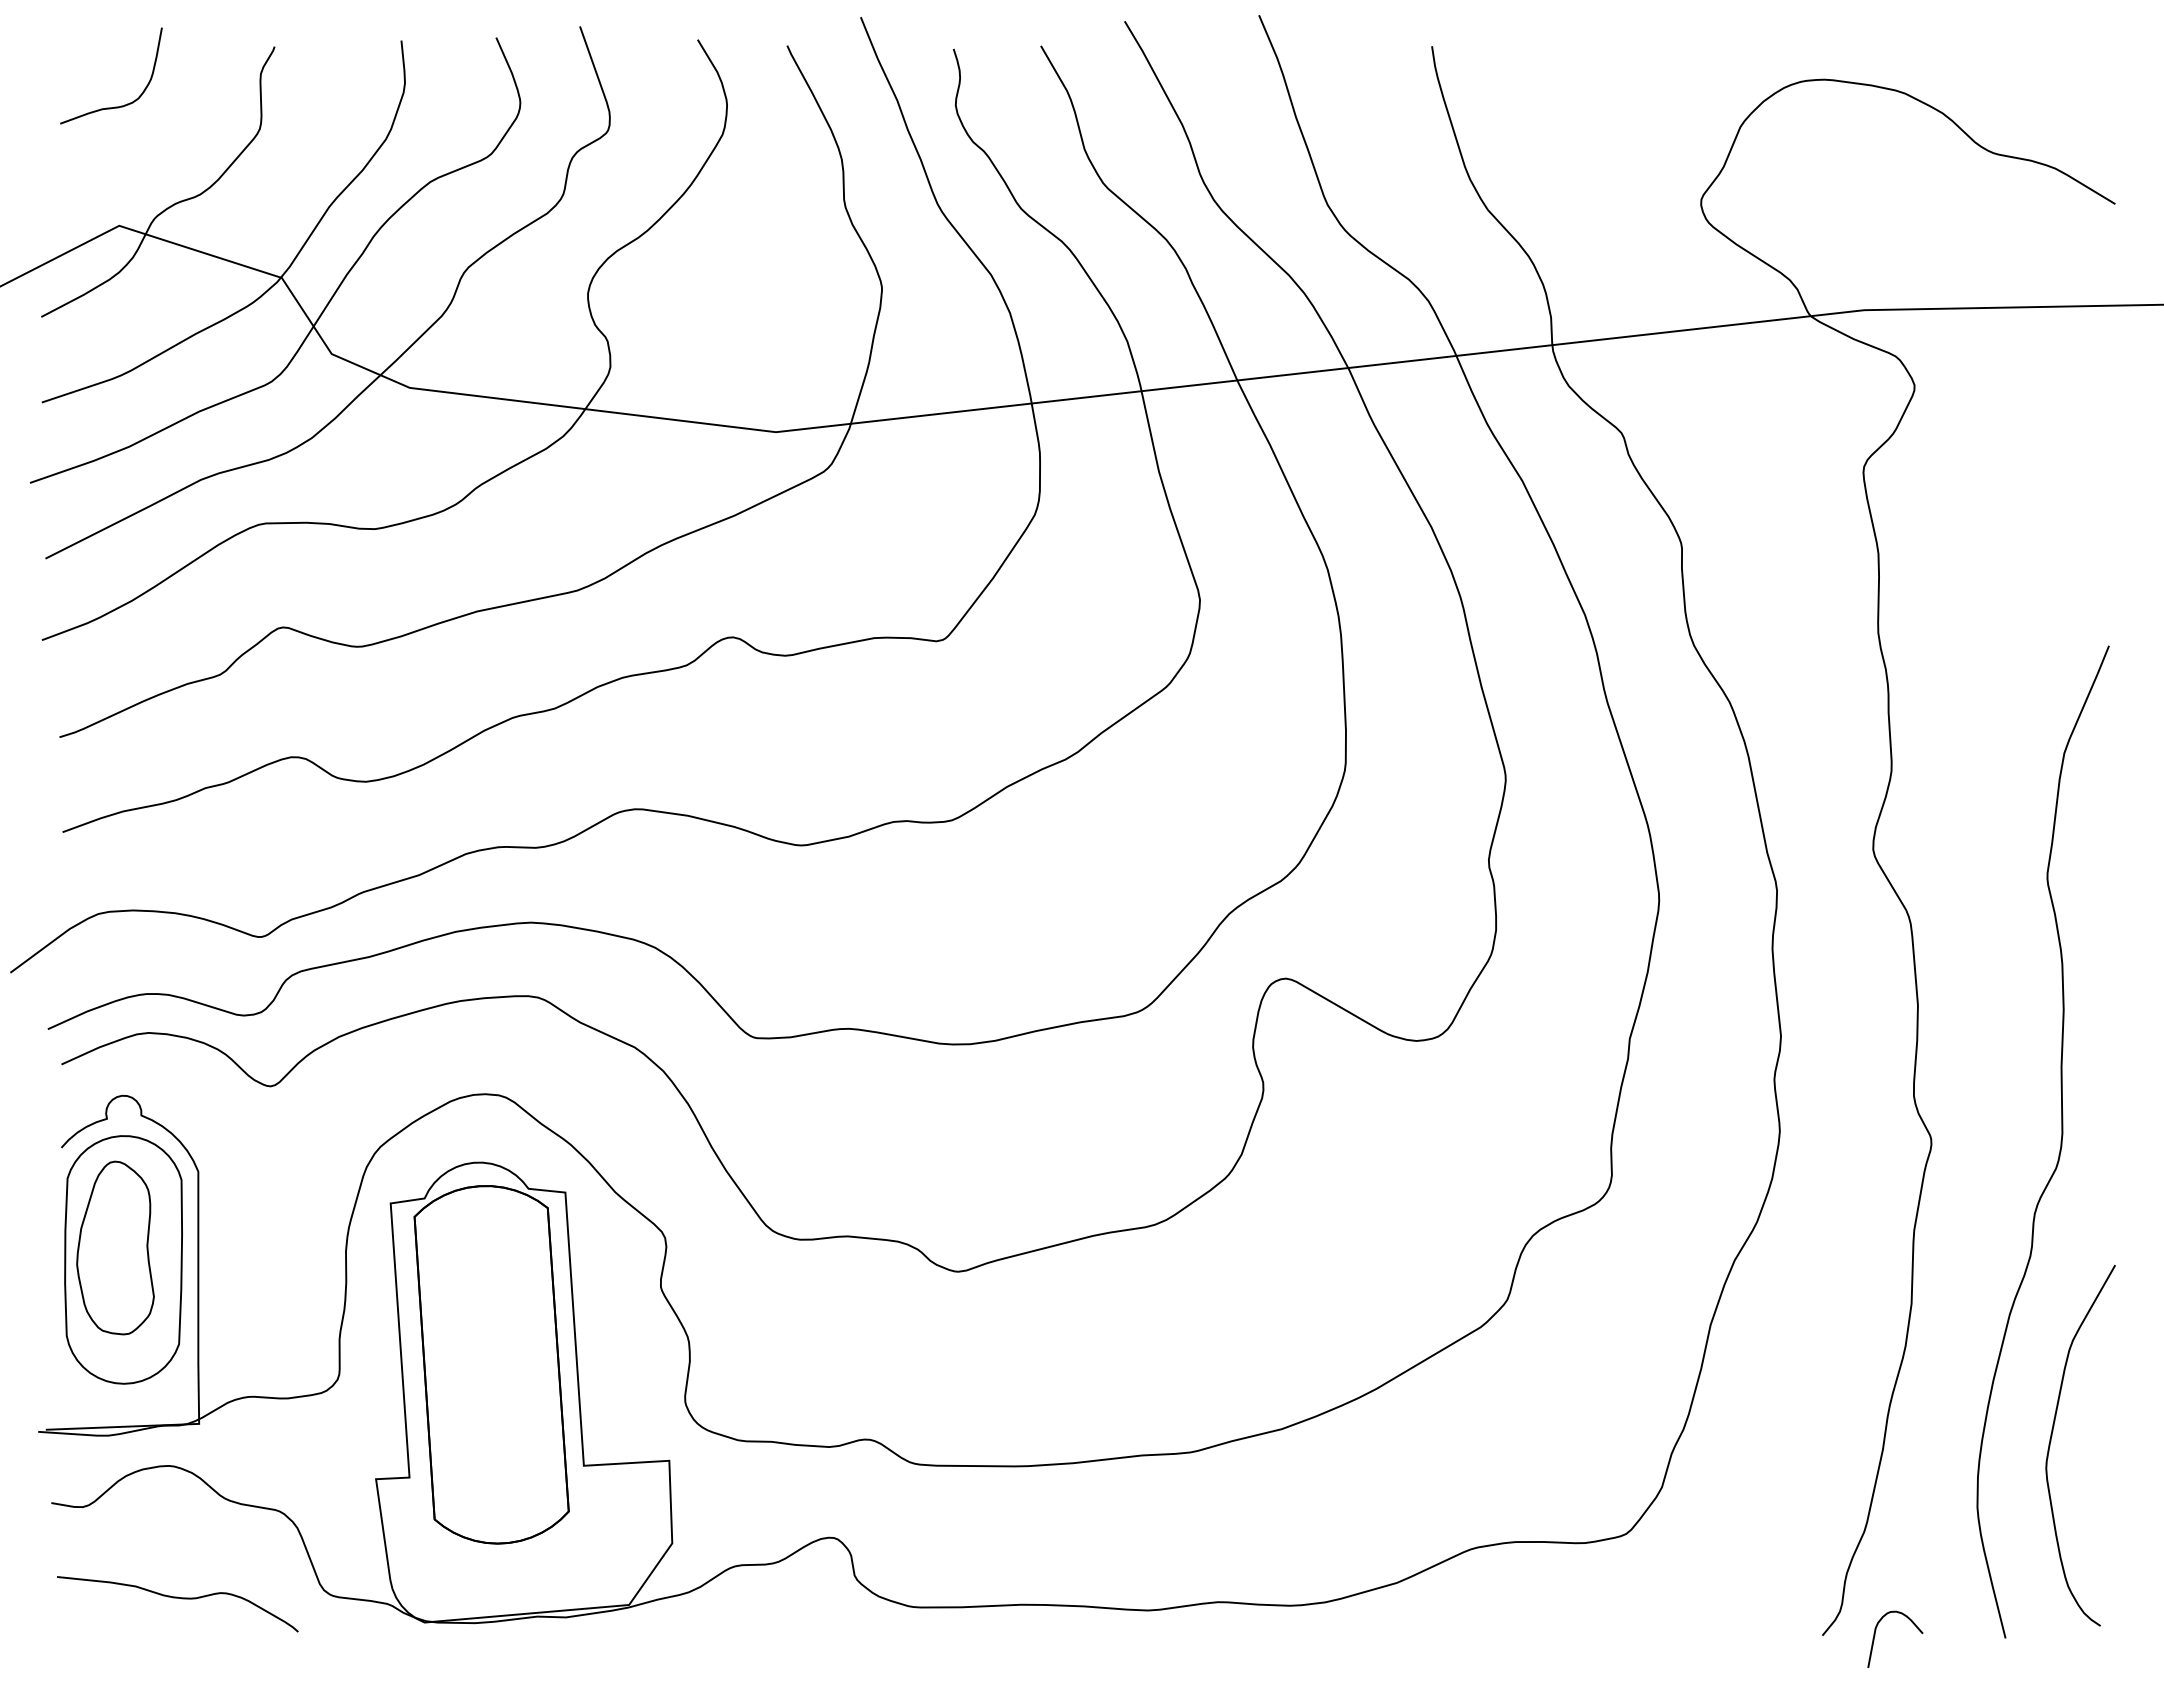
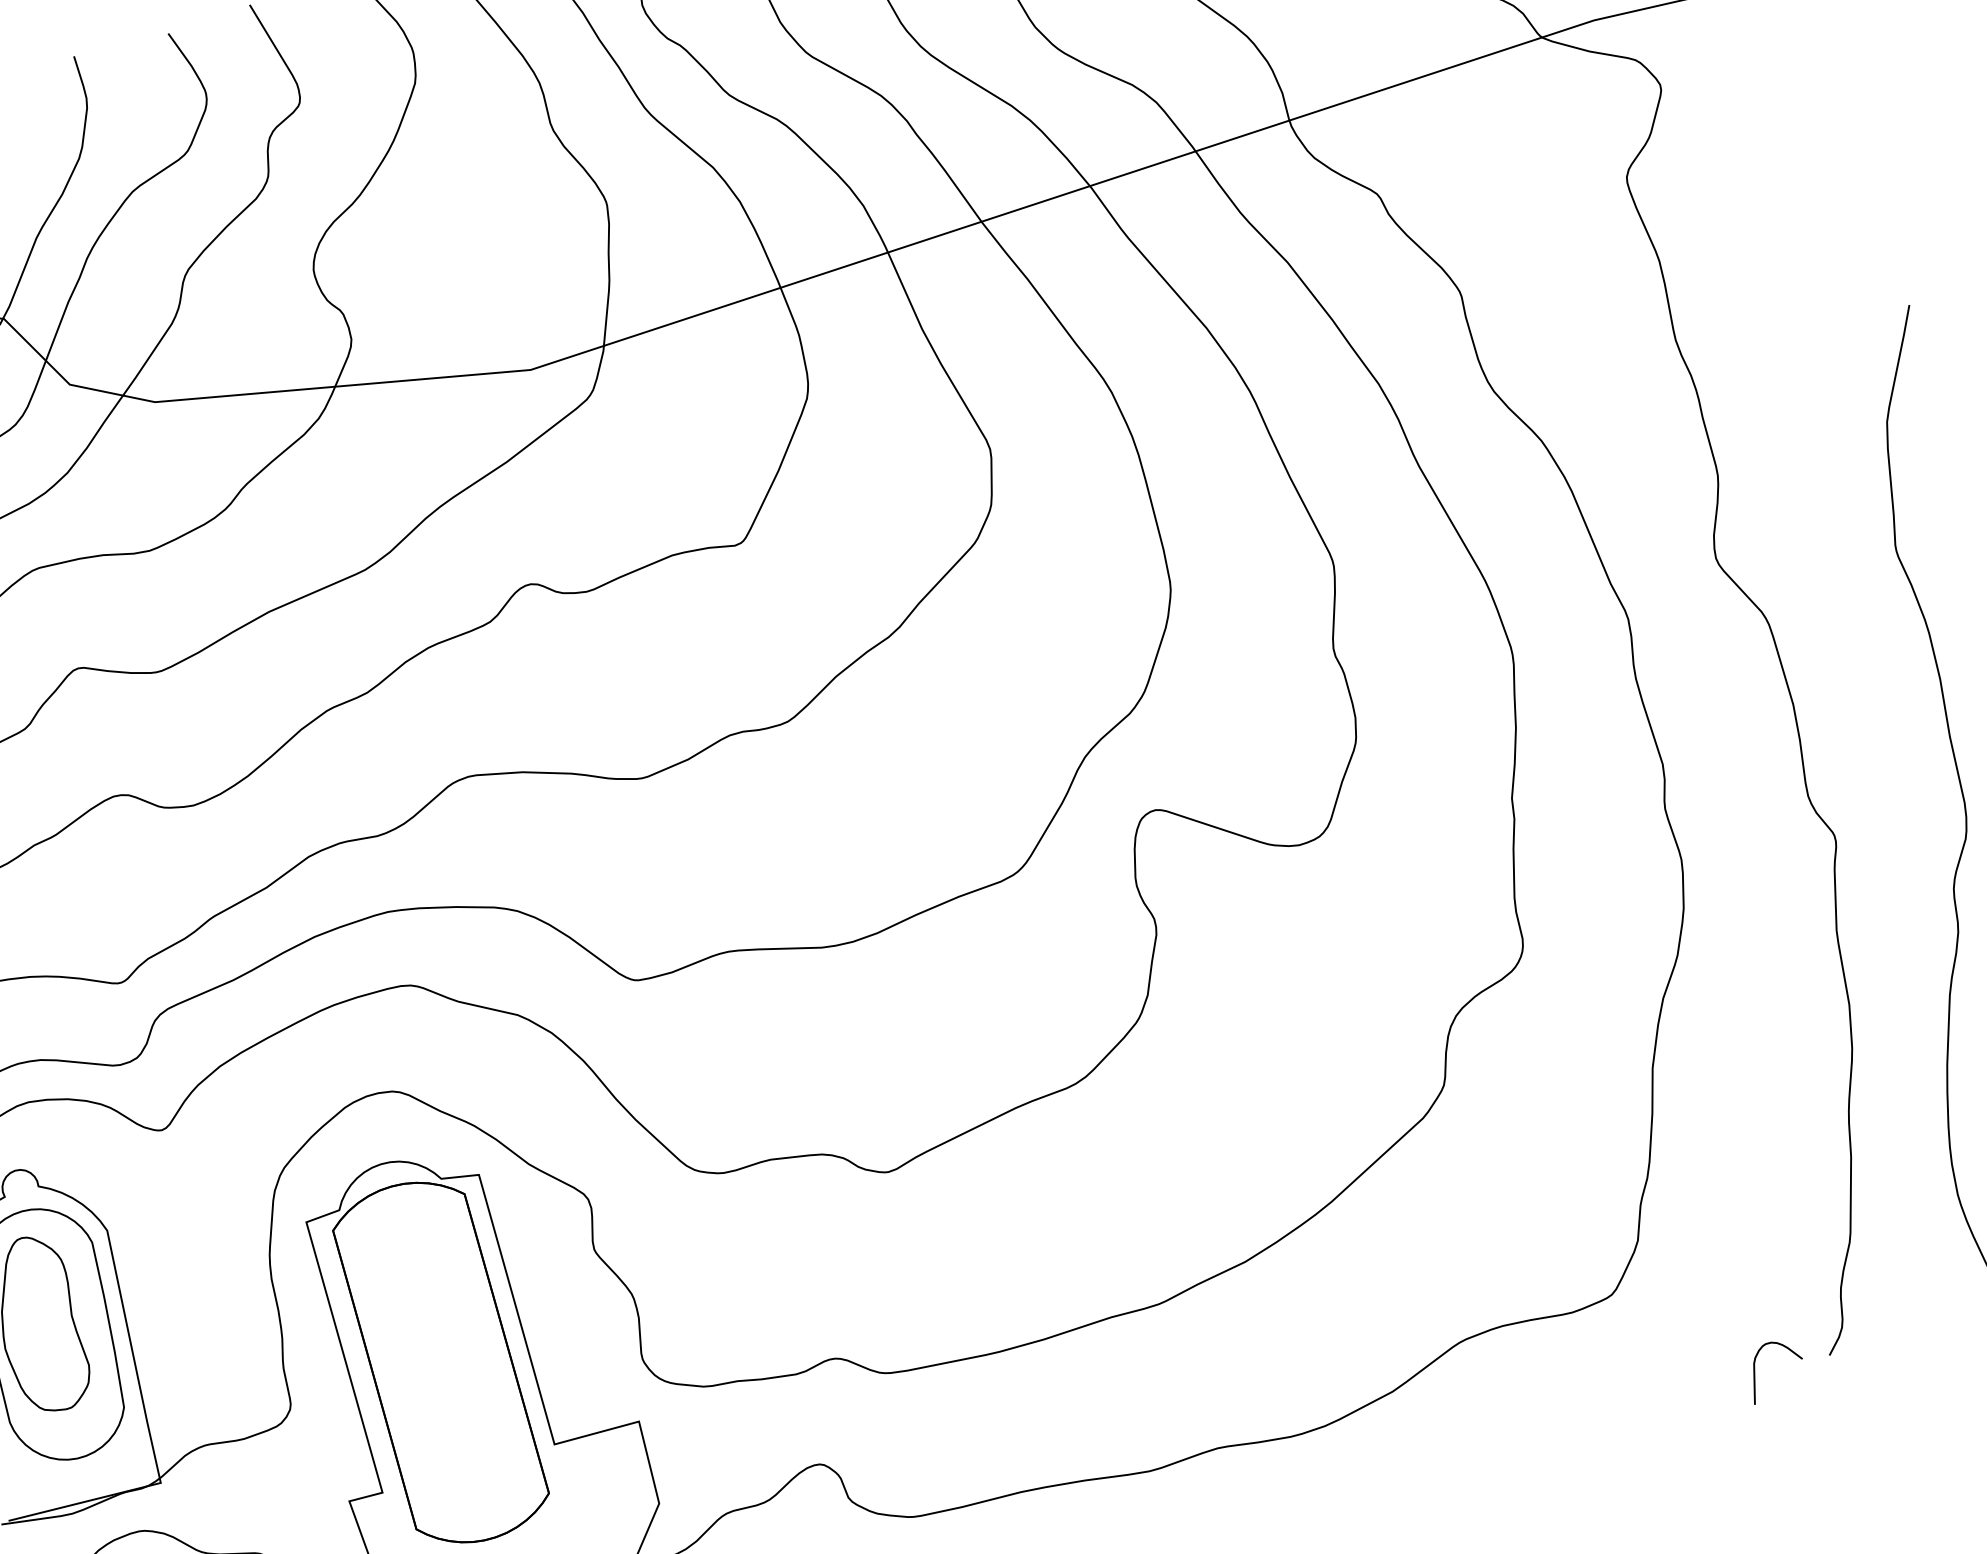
curve: (1875, 1635) -> (1755, 1370), moved

